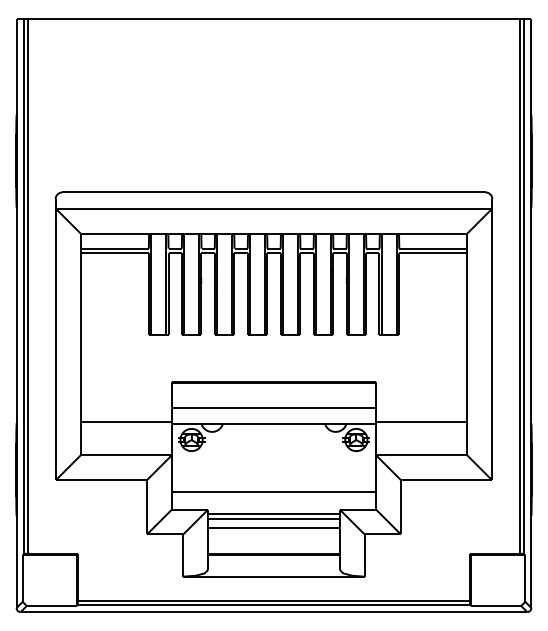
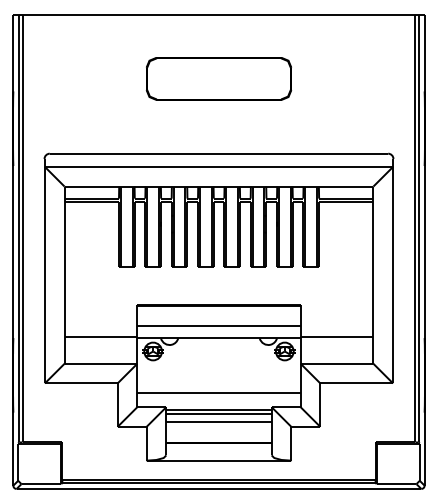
part: (273, 98) -> (218, 78), added

